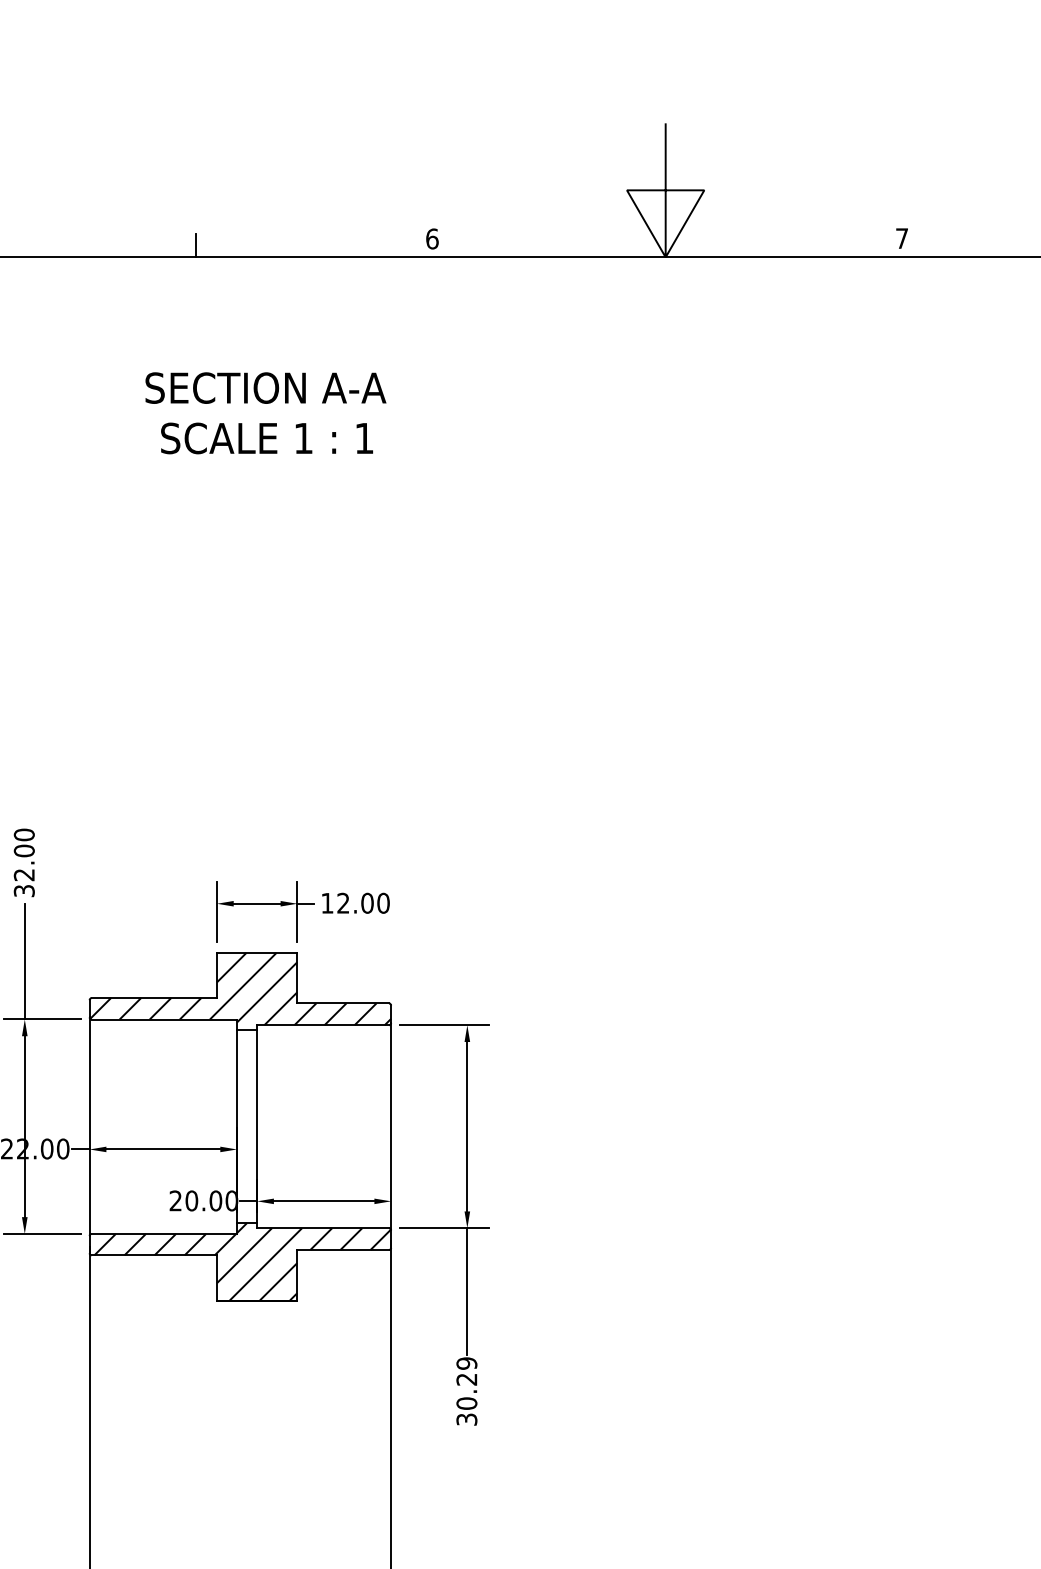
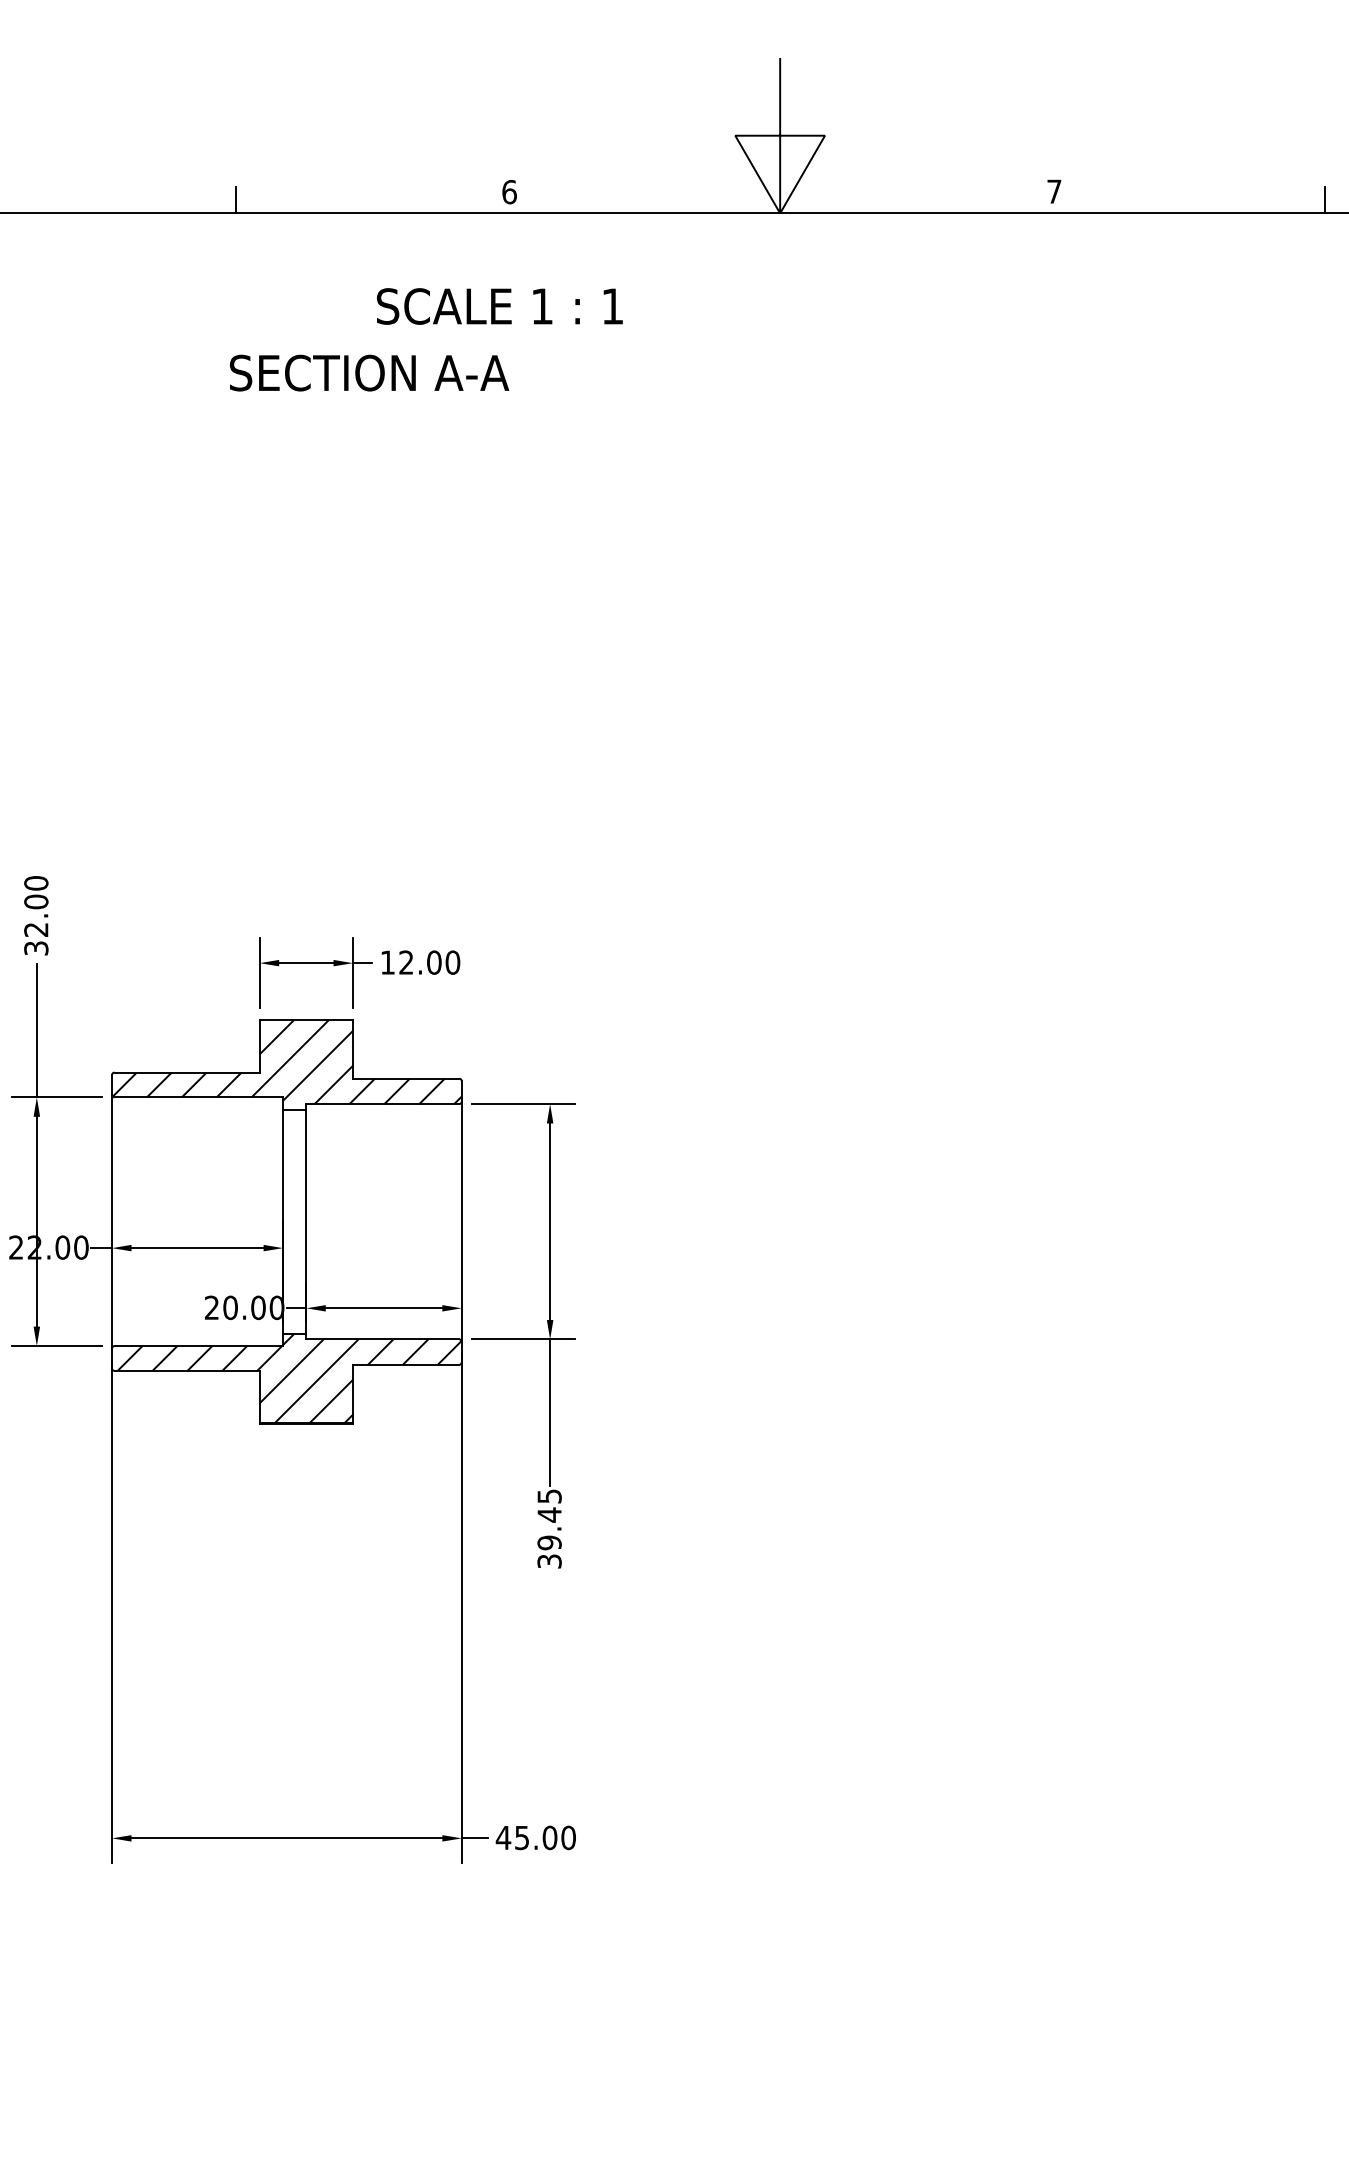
text: (265, 387) -> (369, 372), moved
text: (266, 438) -> (499, 306), moved
text: (466, 1383) -> (549, 1519), 30.29 -> 39.45

